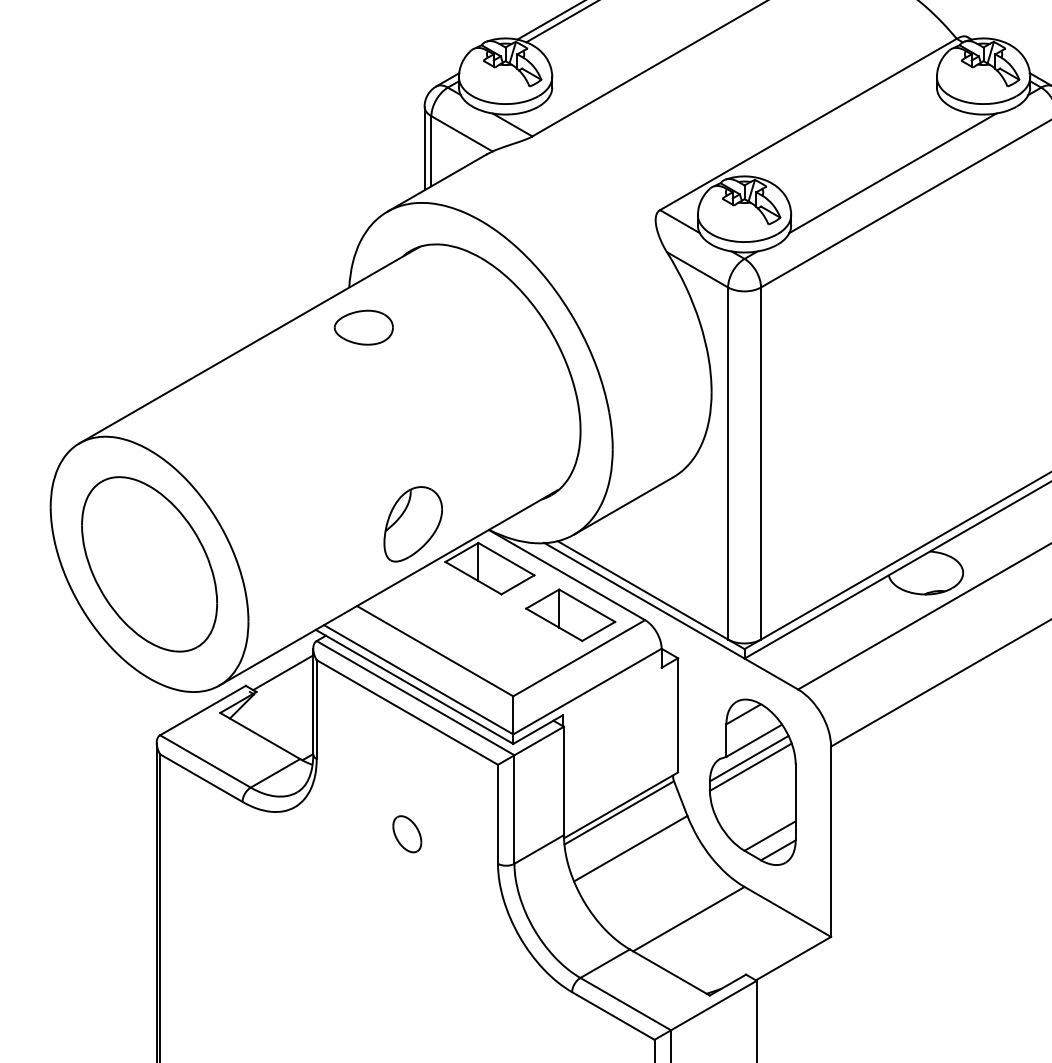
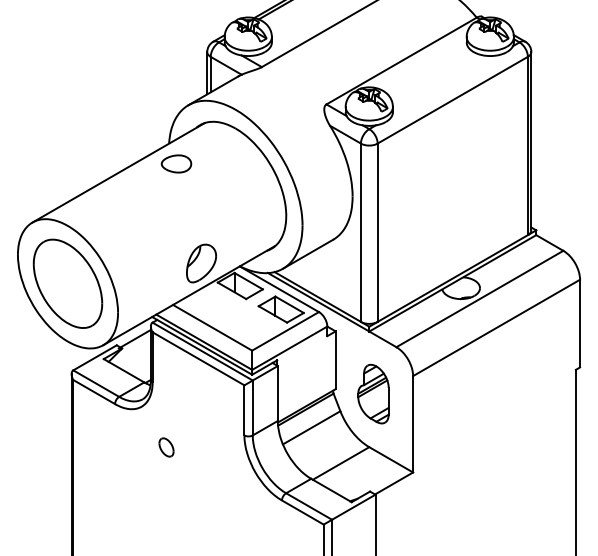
line: (893, 172) -> (444, 85), removed
part: (752, 780) -> (373, 393), size x0.7
part: (407, 834) -> (166, 447), moved

